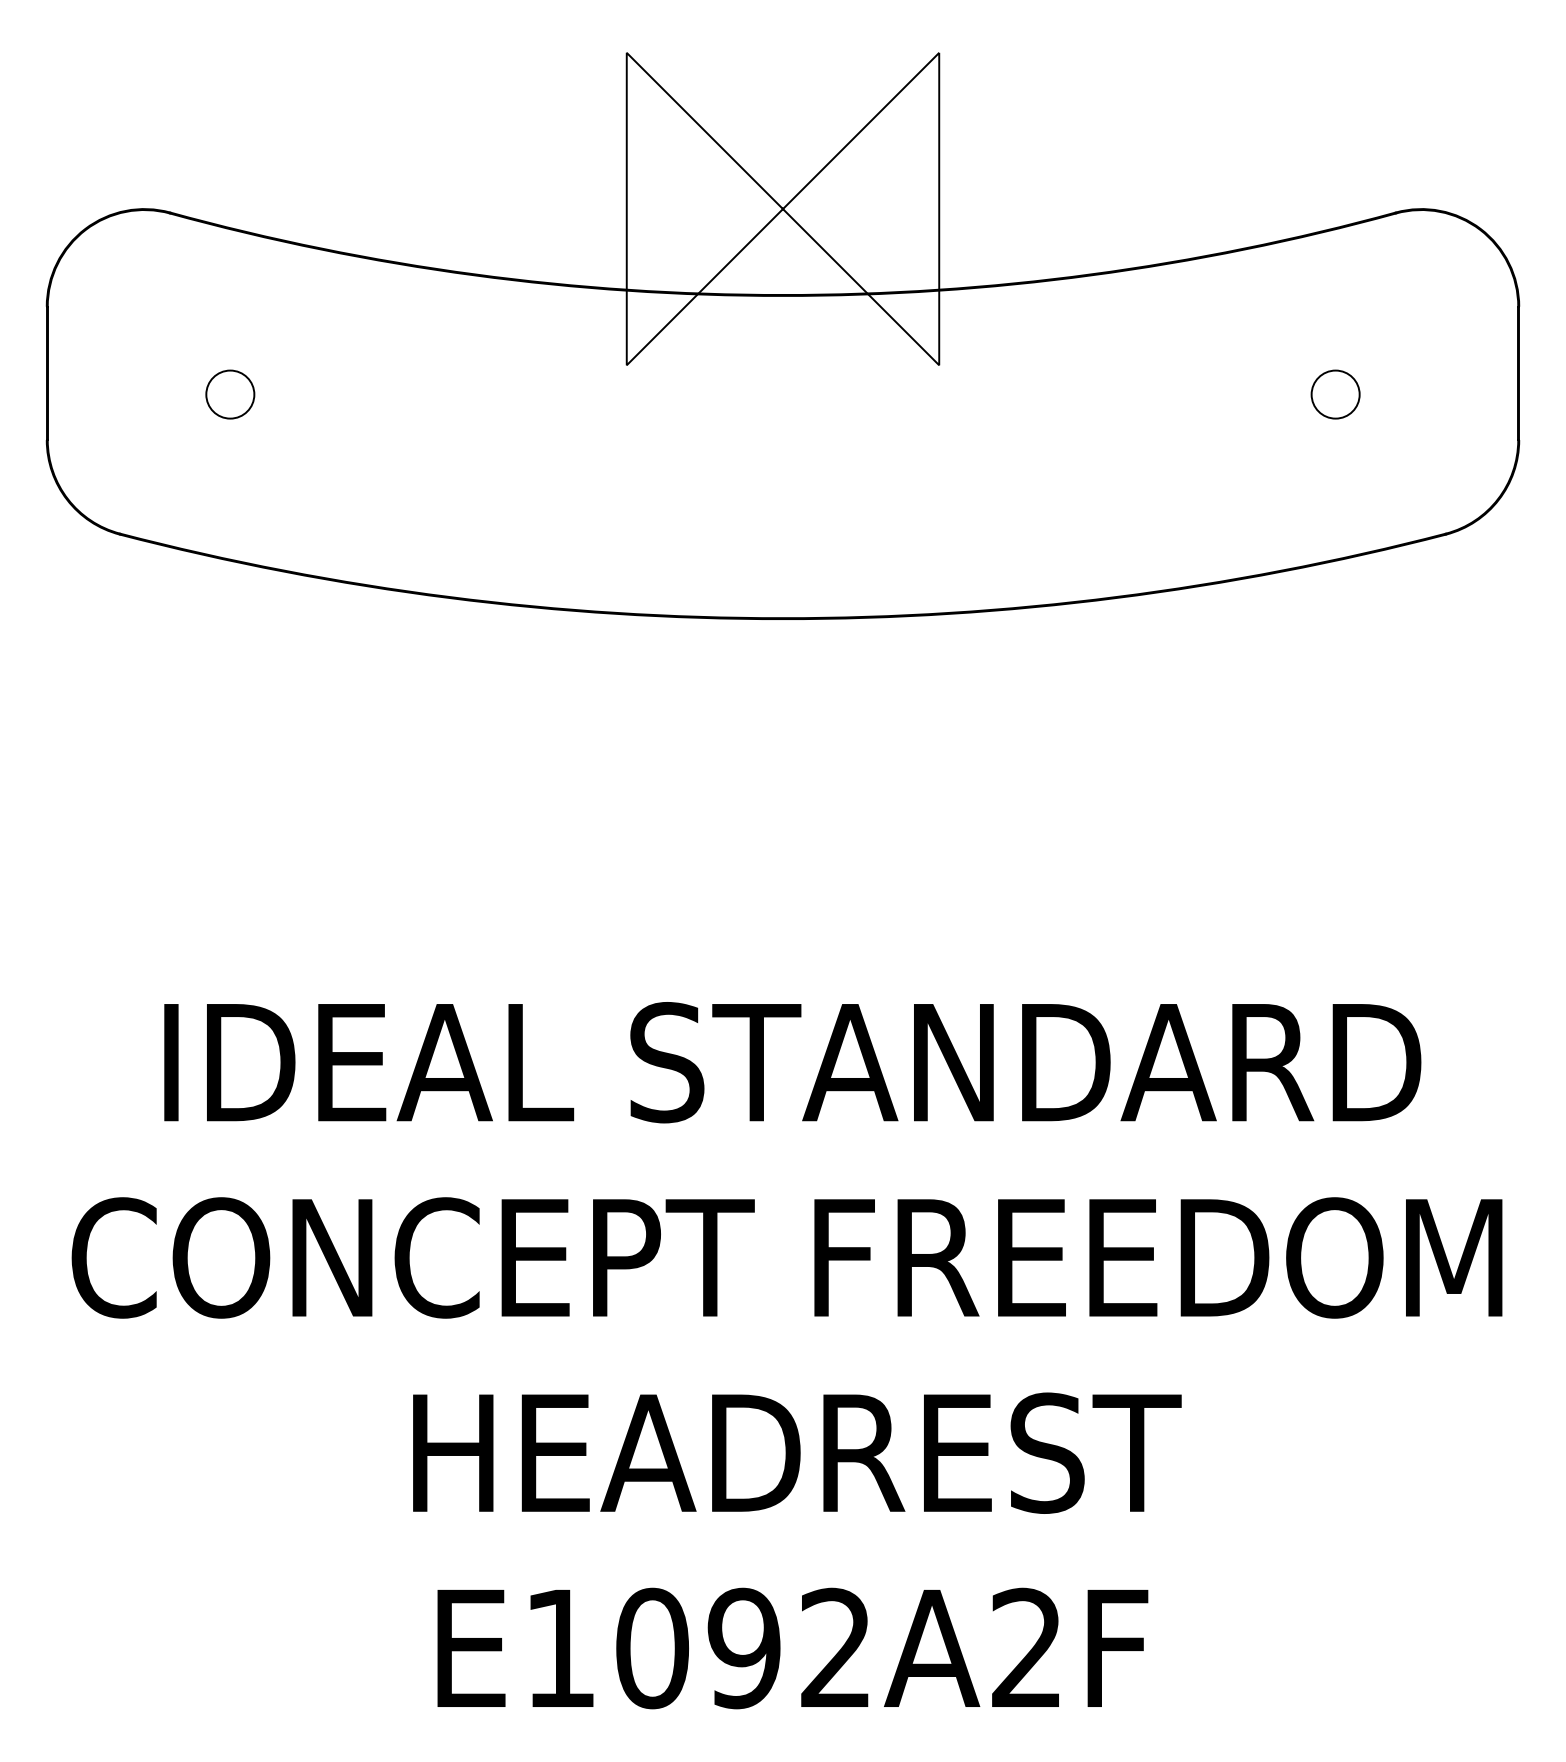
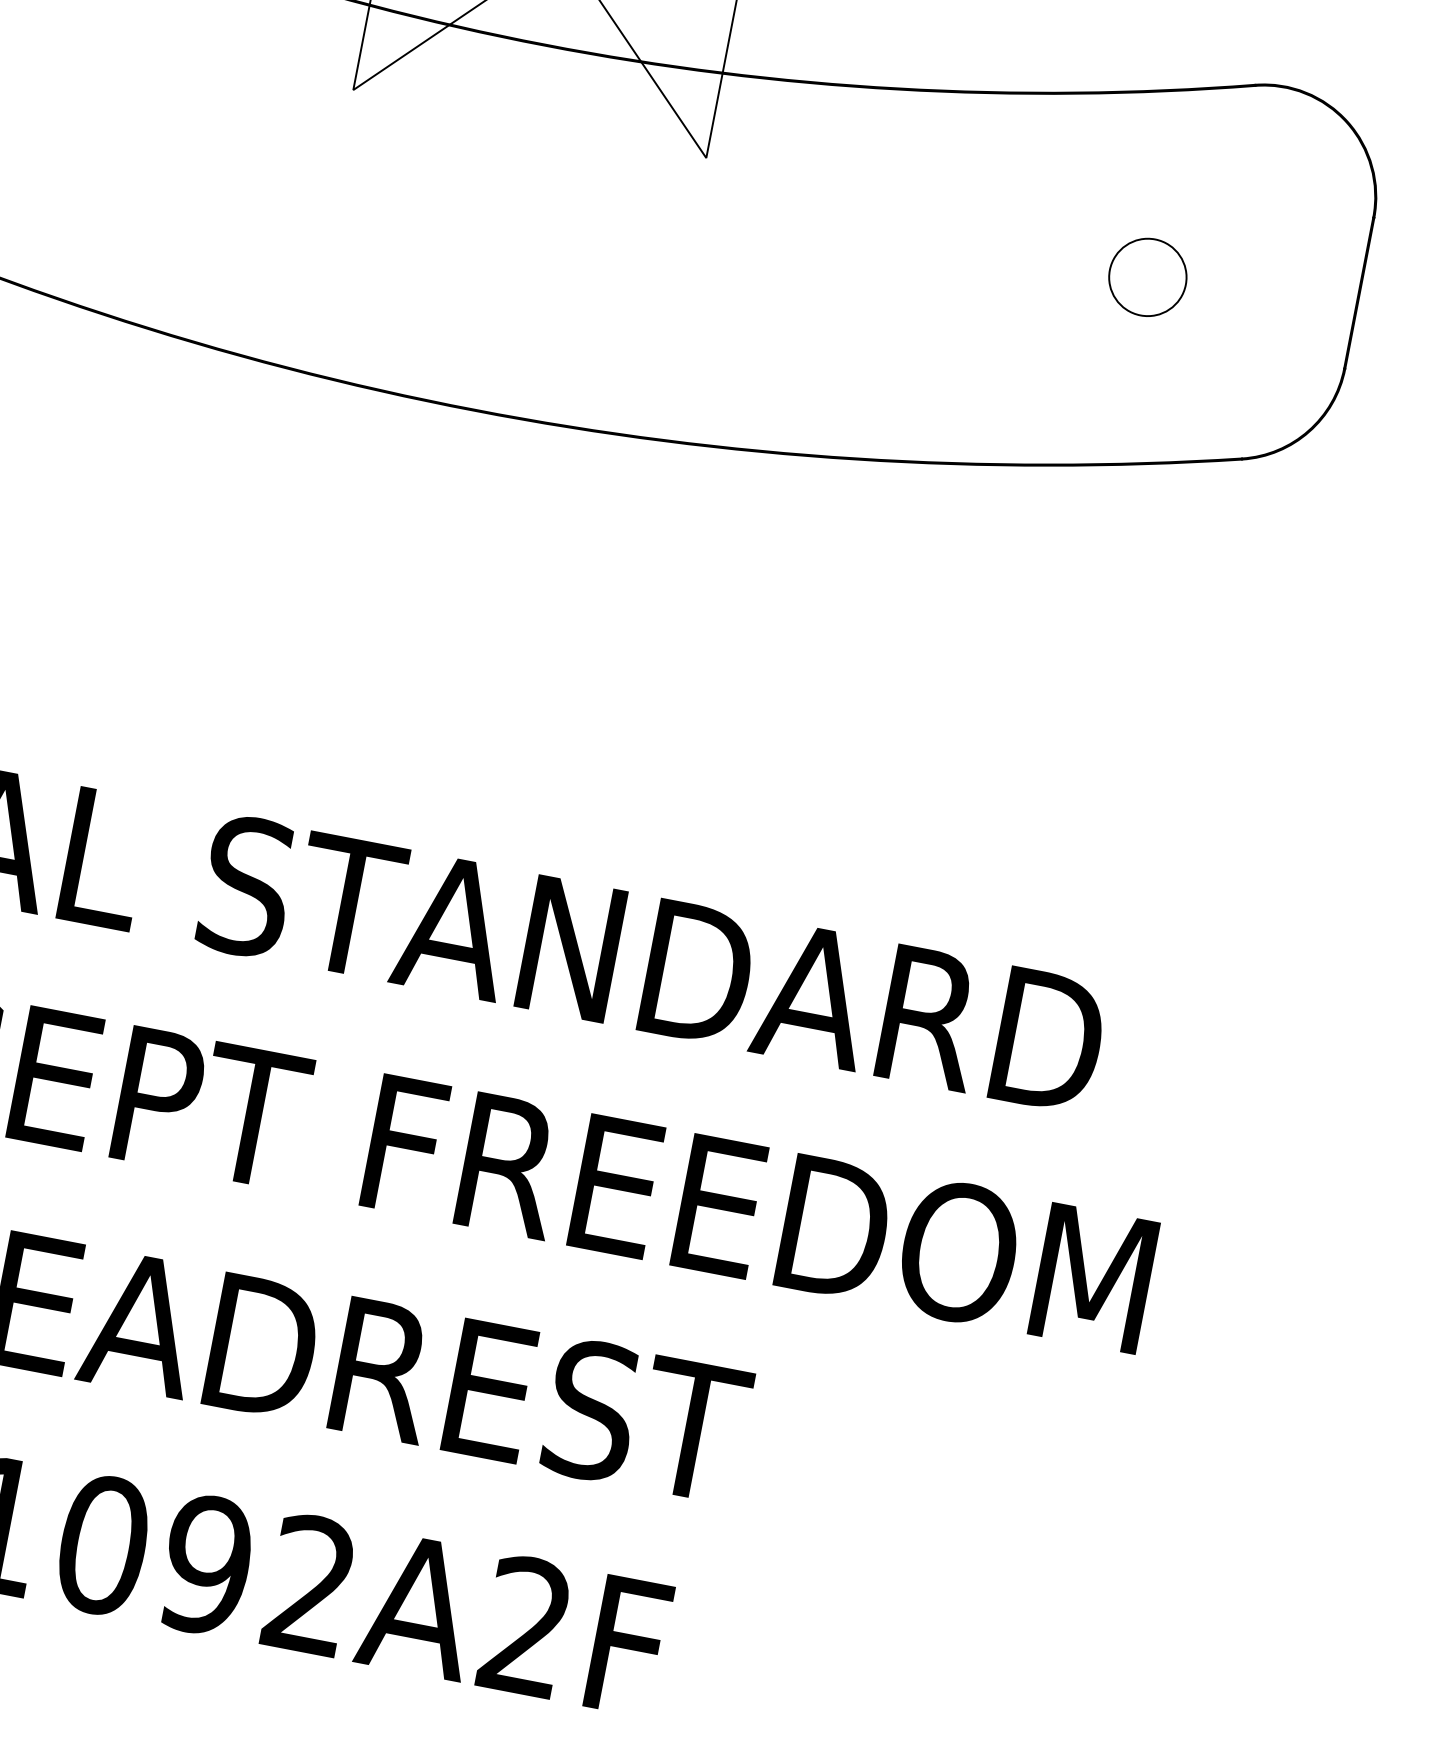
circle: (1335, 394) -> (1147, 277), size x1.4

